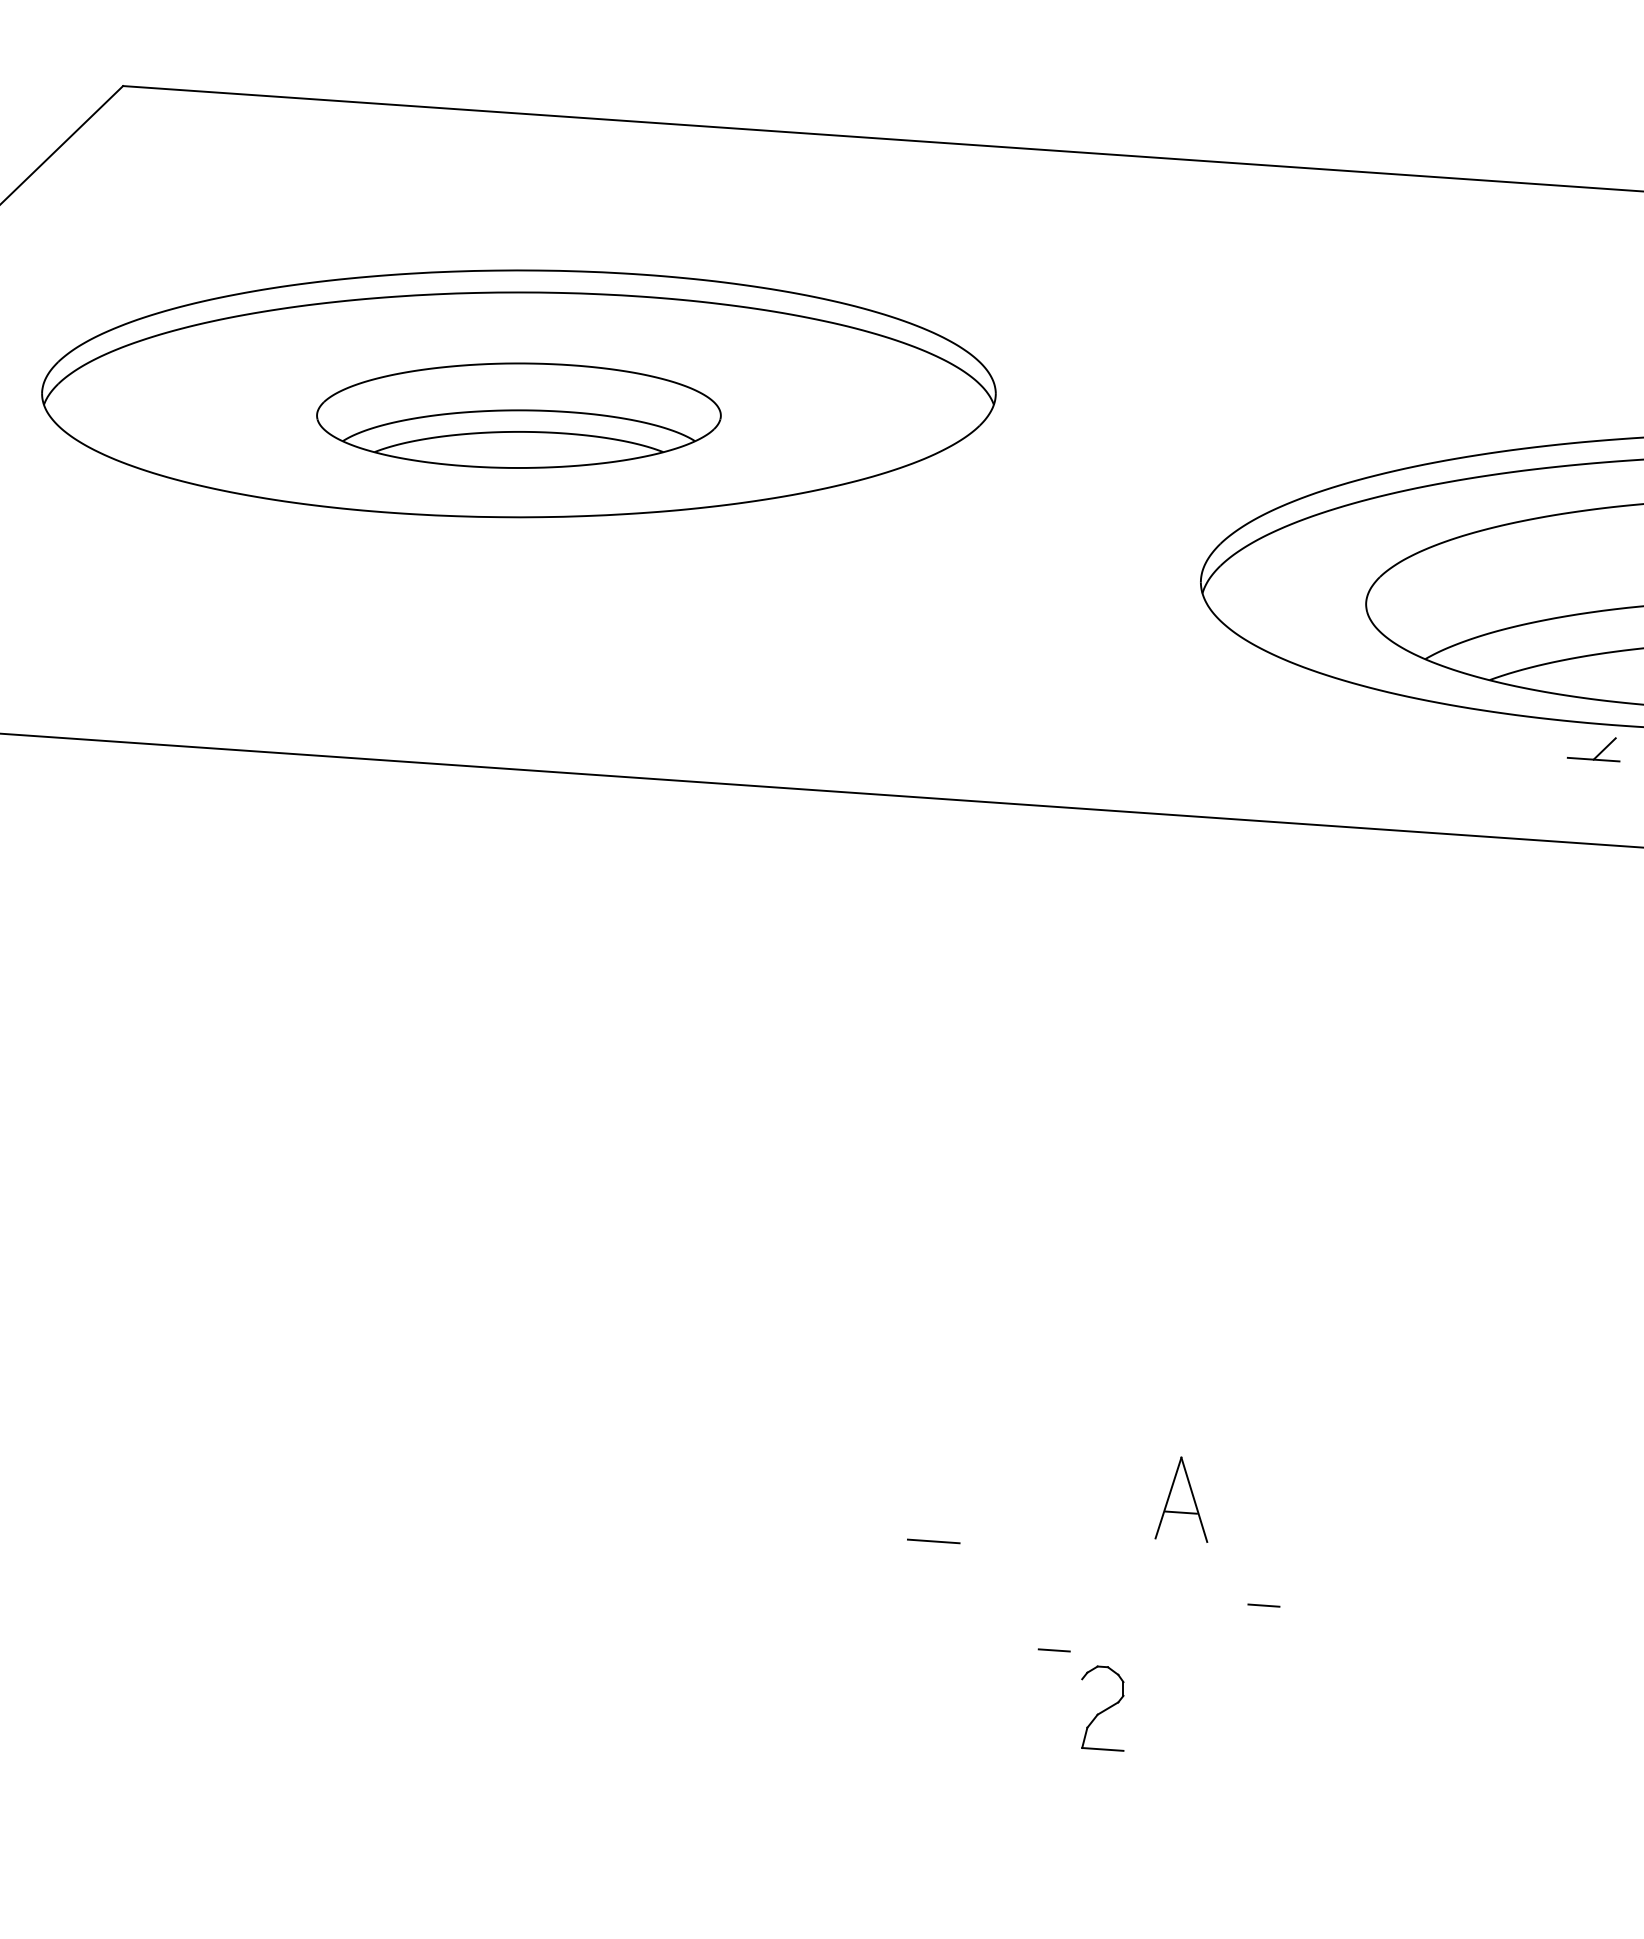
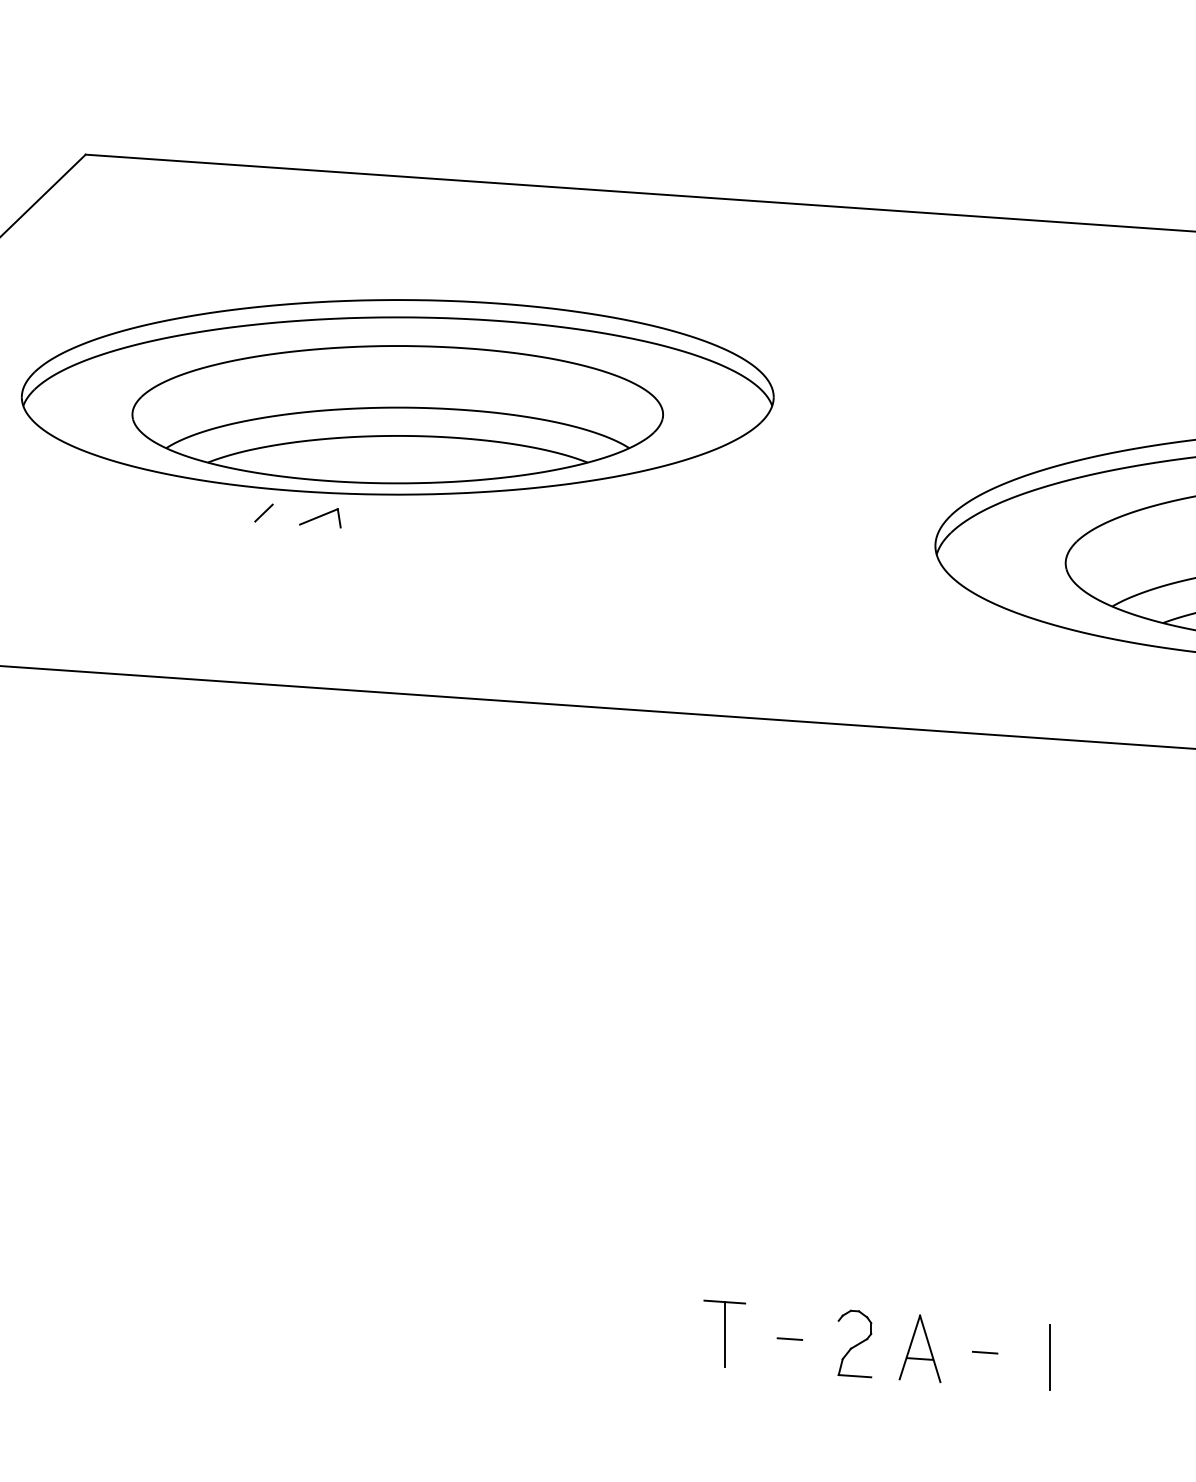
part: (518, 415) -> (397, 414), size x1.67
line: (349, 540) -> (264, 512), added
part: (420, 546) -> (320, 517), added
part: (1181, 1499) -> (920, 1348), moved
line: (933, 1582) -> (724, 1334), added
line: (1346, 1611) -> (1050, 1357), added
line: (1053, 1650) -> (789, 1339), moved
part: (1102, 1708) -> (854, 1343), moved

